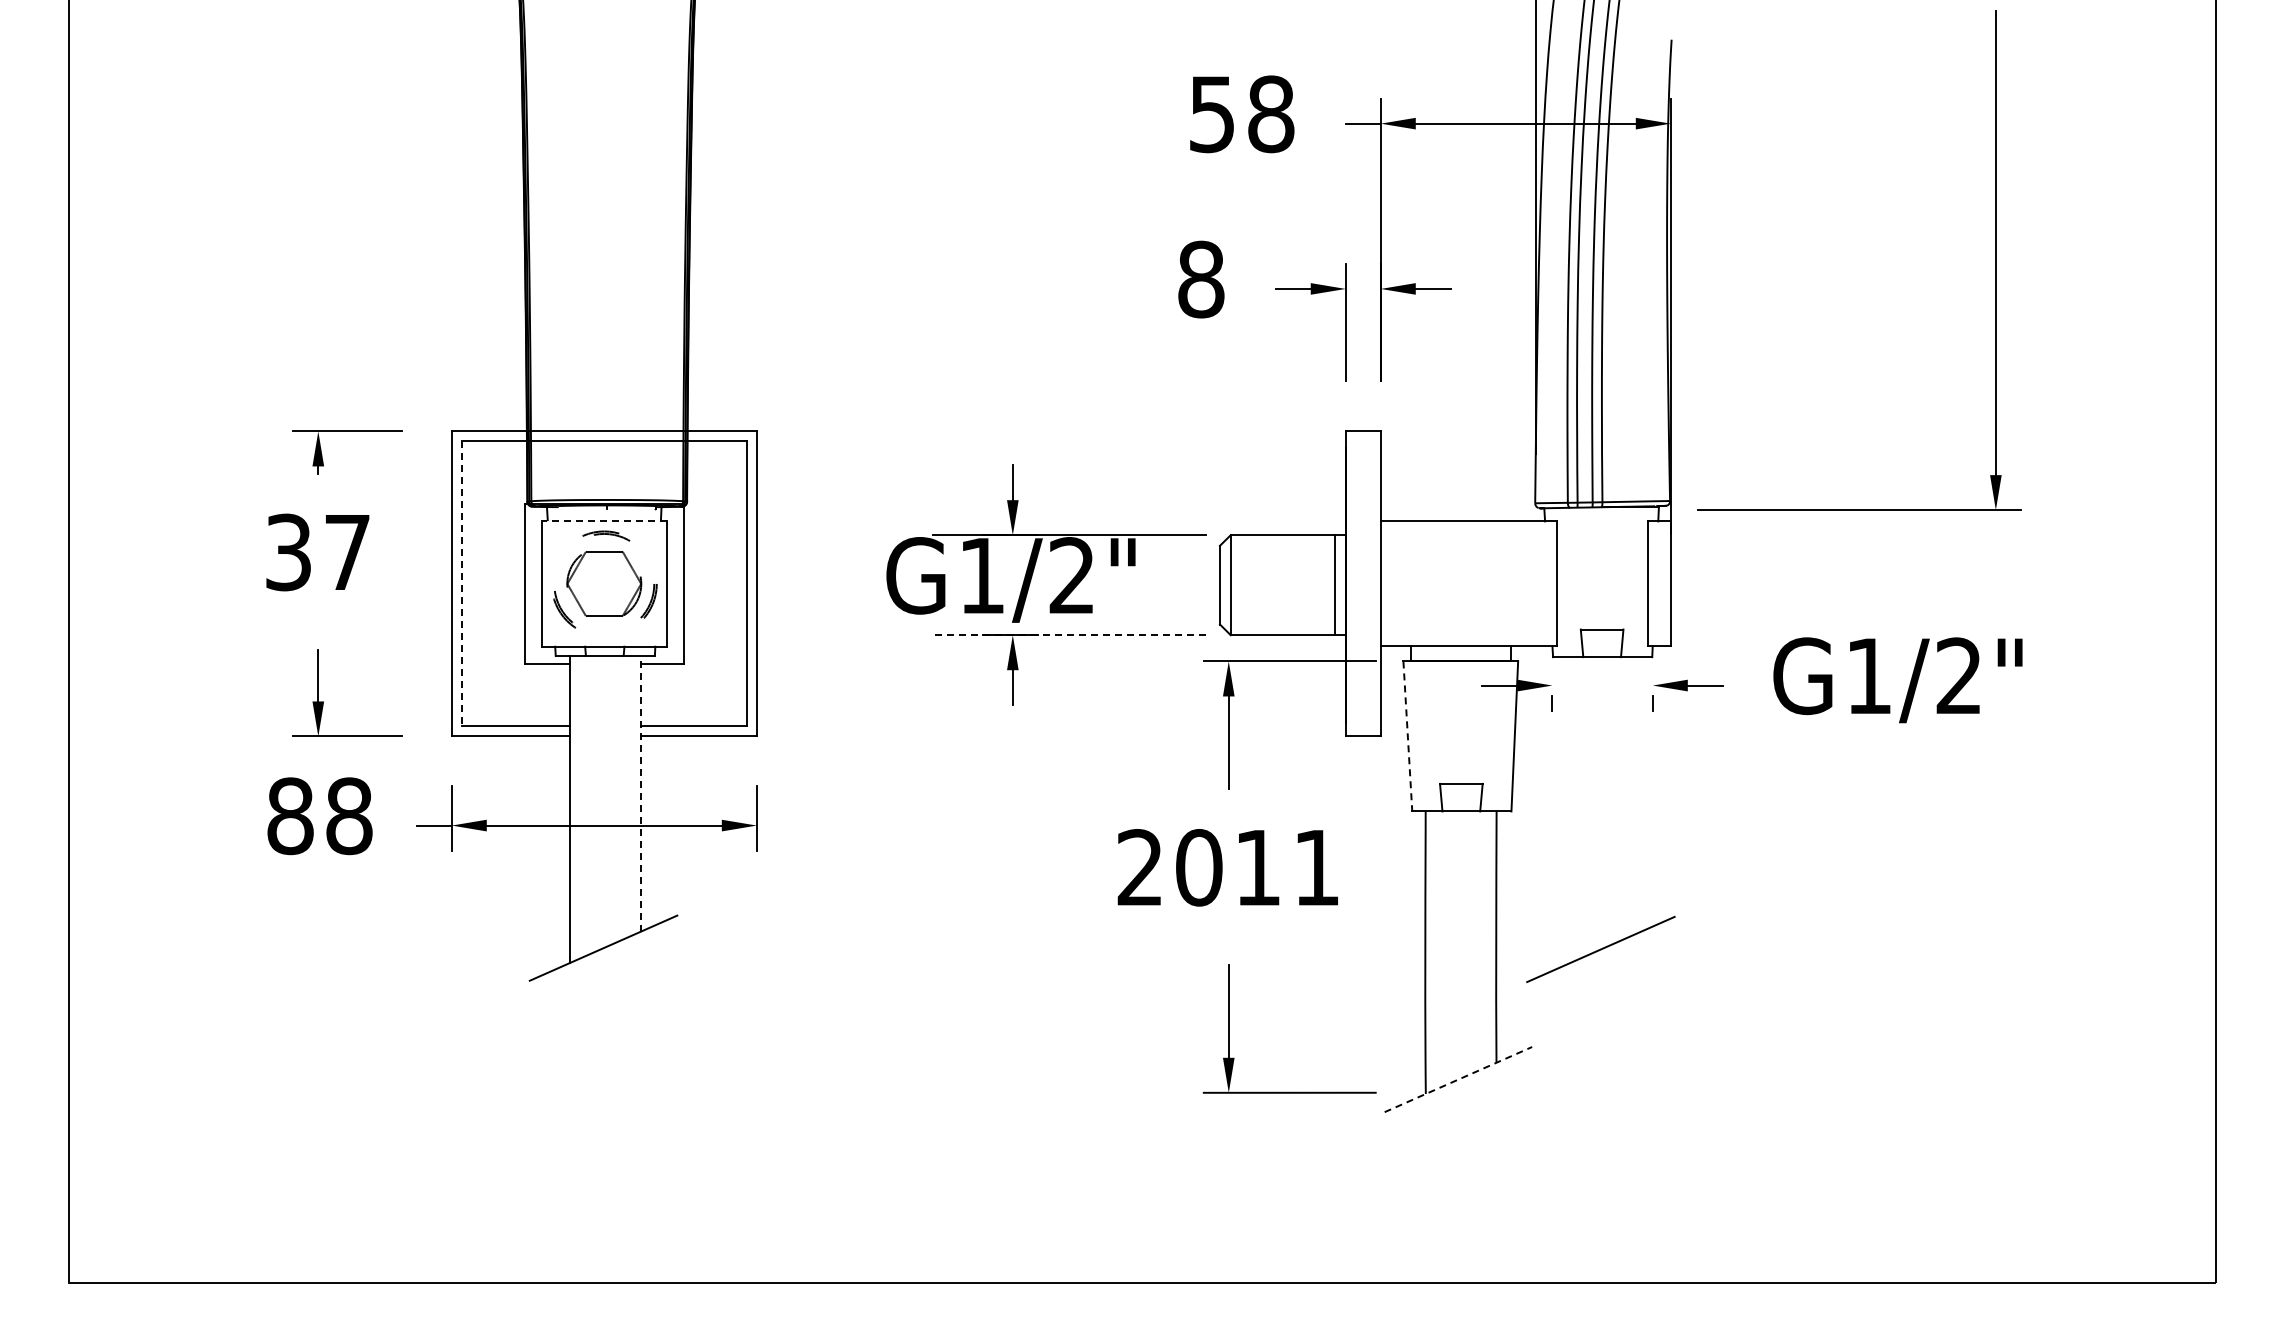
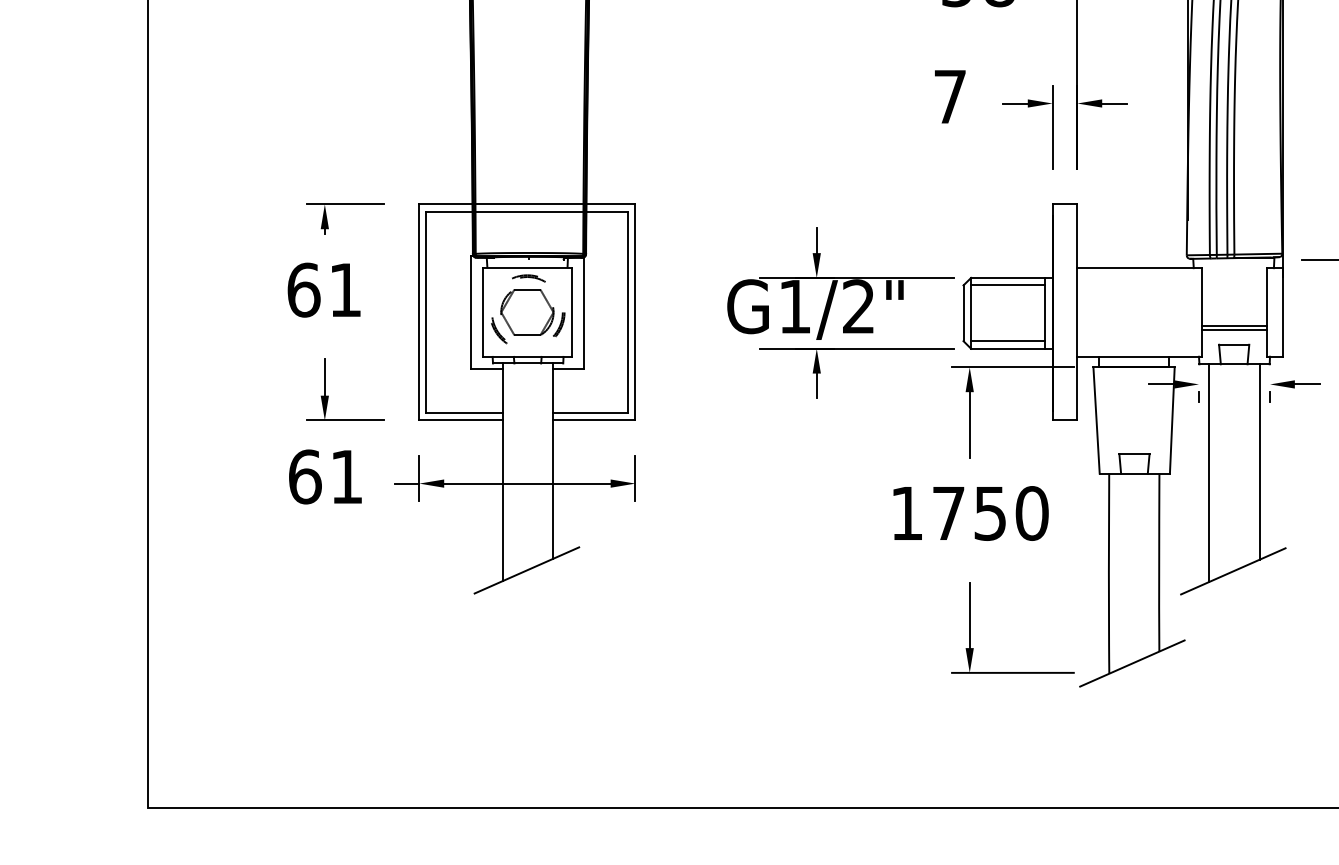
text: (1201, 279) -> (950, 96), 8 -> 7
line: (604, 521) -> (527, 268), dashed -> solid
line: (1282, 545) -> (1007, 285), added
text: (317, 552) -> (324, 290), 37 -> 61
line: (461, 583) -> (426, 312), dashed -> solid
line: (1602, 603) -> (1234, 326), added
line: (1602, 608) -> (1234, 329), added
line: (1282, 624) -> (1007, 341), added
line: (1069, 635) -> (856, 348), dashed -> solid
line: (1407, 736) -> (1096, 420), dashed -> solid
line: (640, 793) -> (553, 460), dashed -> solid
line: (1638, 795) -> (1259, 462), added
line: (1567, 810) -> (1209, 472), added
text: (319, 816) -> (325, 477), 88 -> 61
text: (1228, 867) -> (969, 513), 2011 -> 1750
line: (1458, 1079) -> (1132, 663), dashed -> solid

